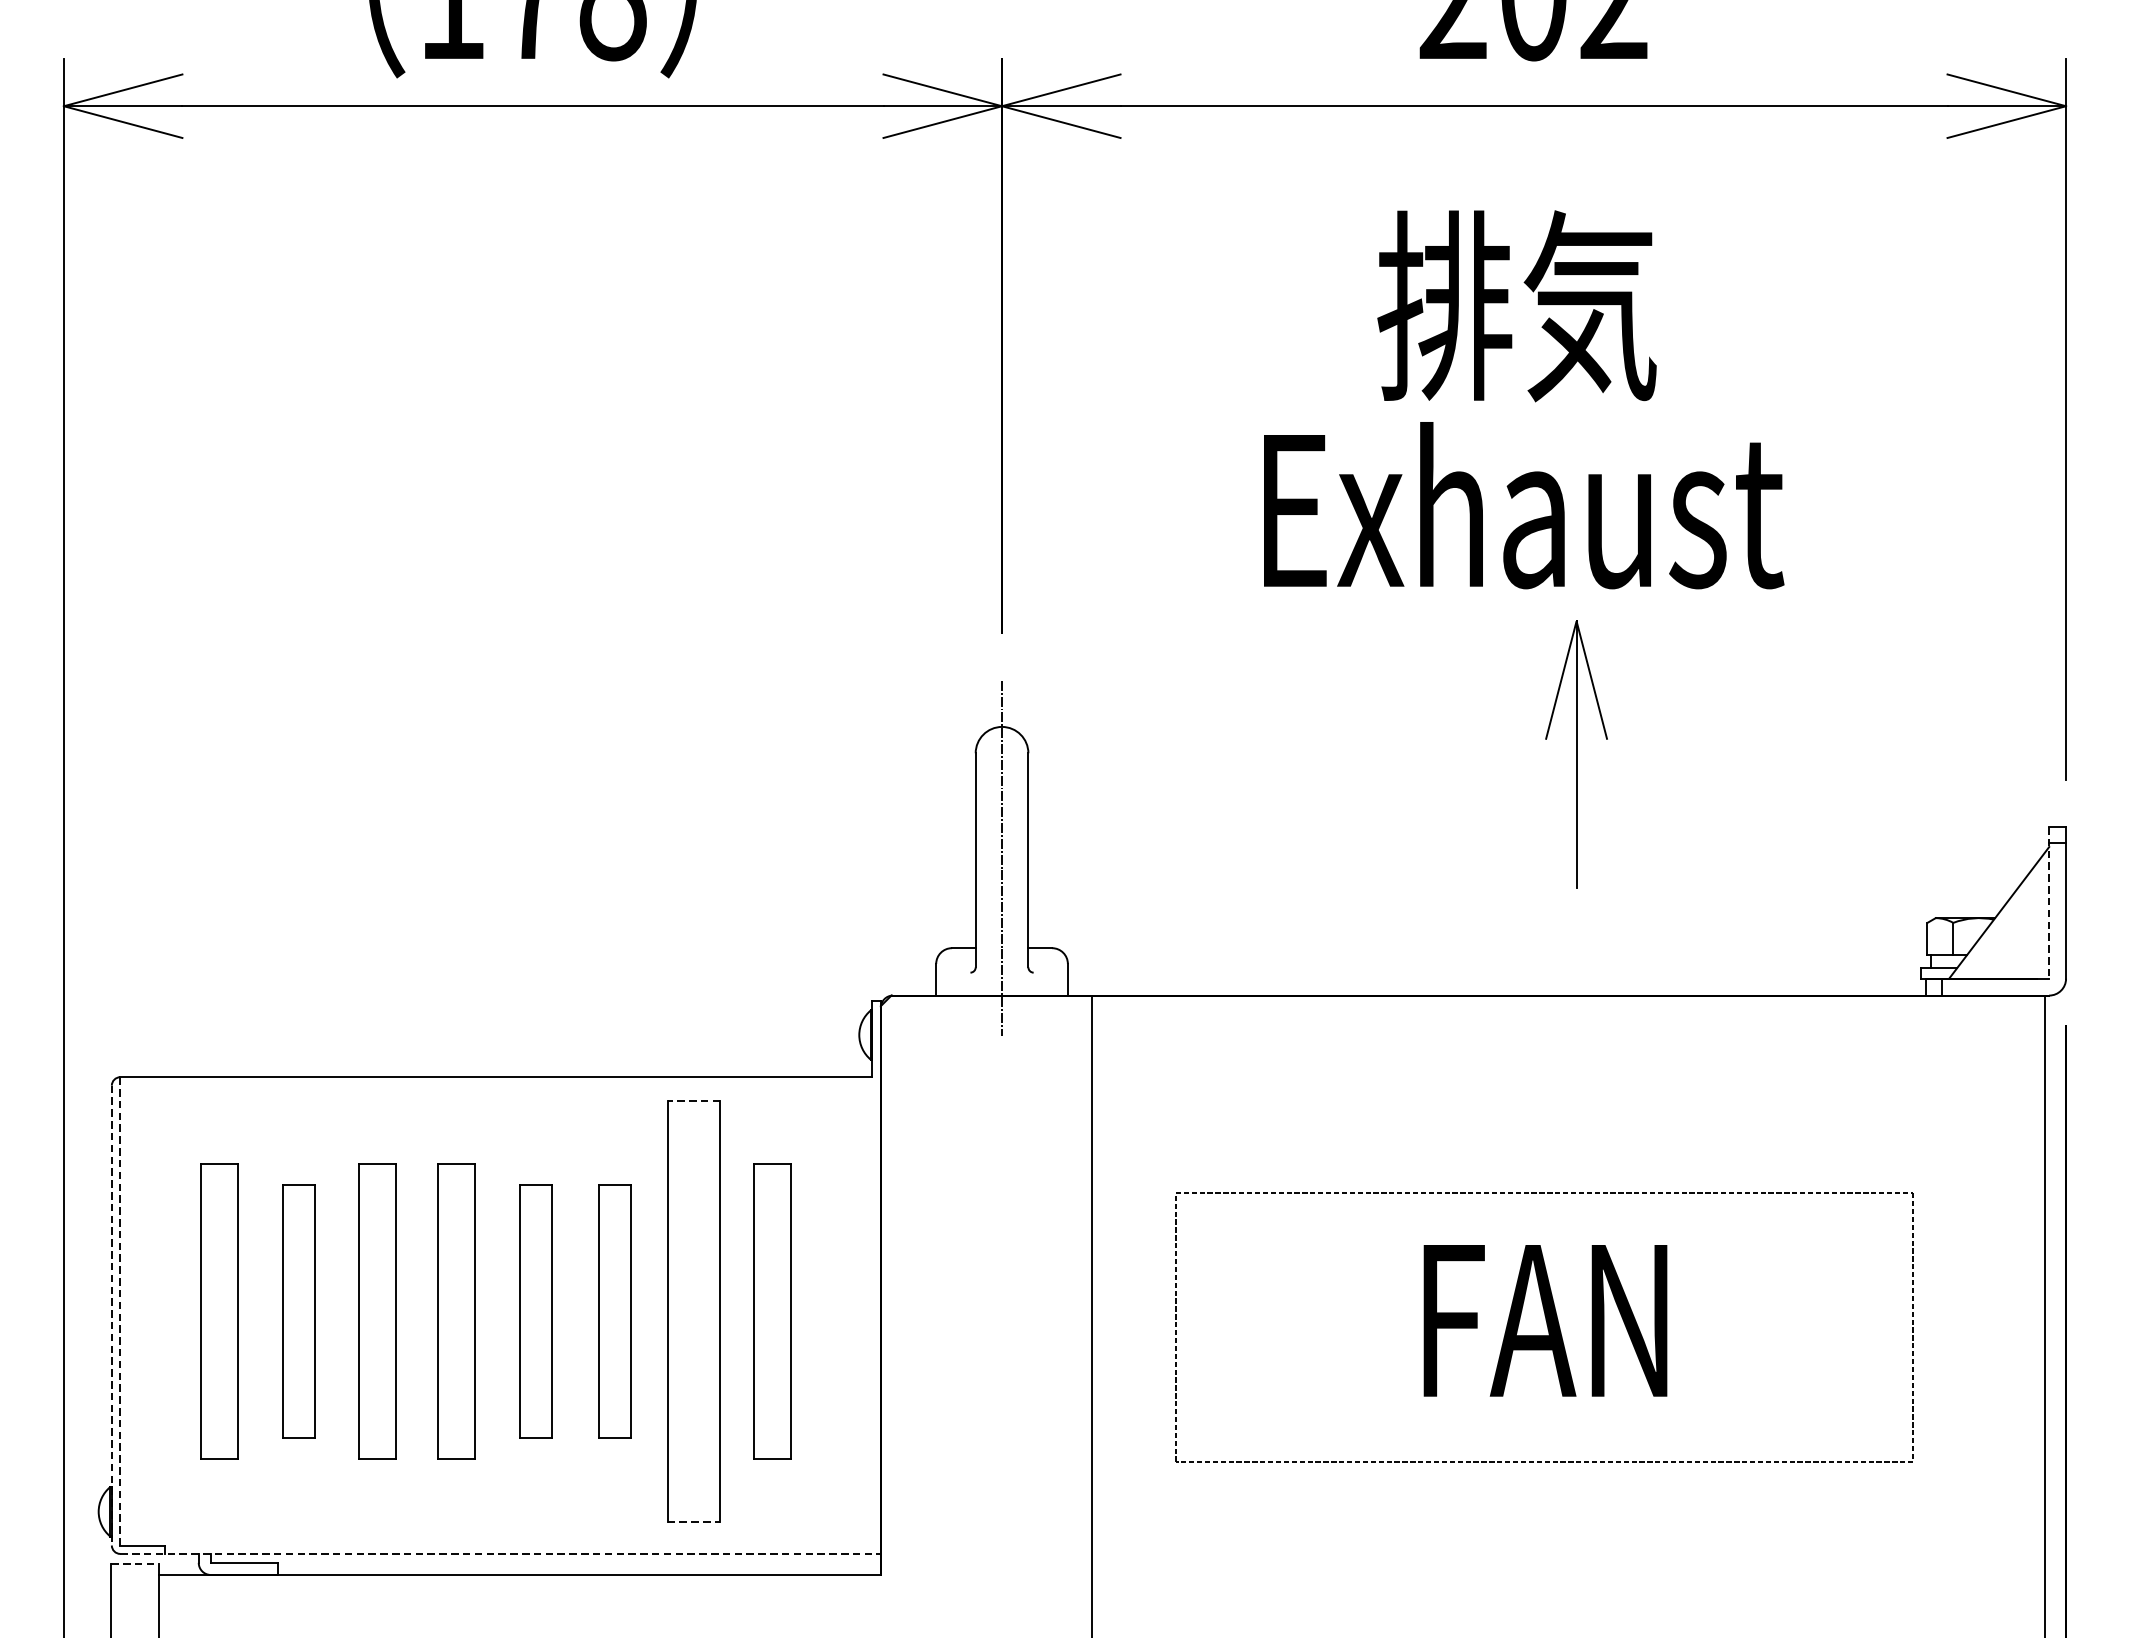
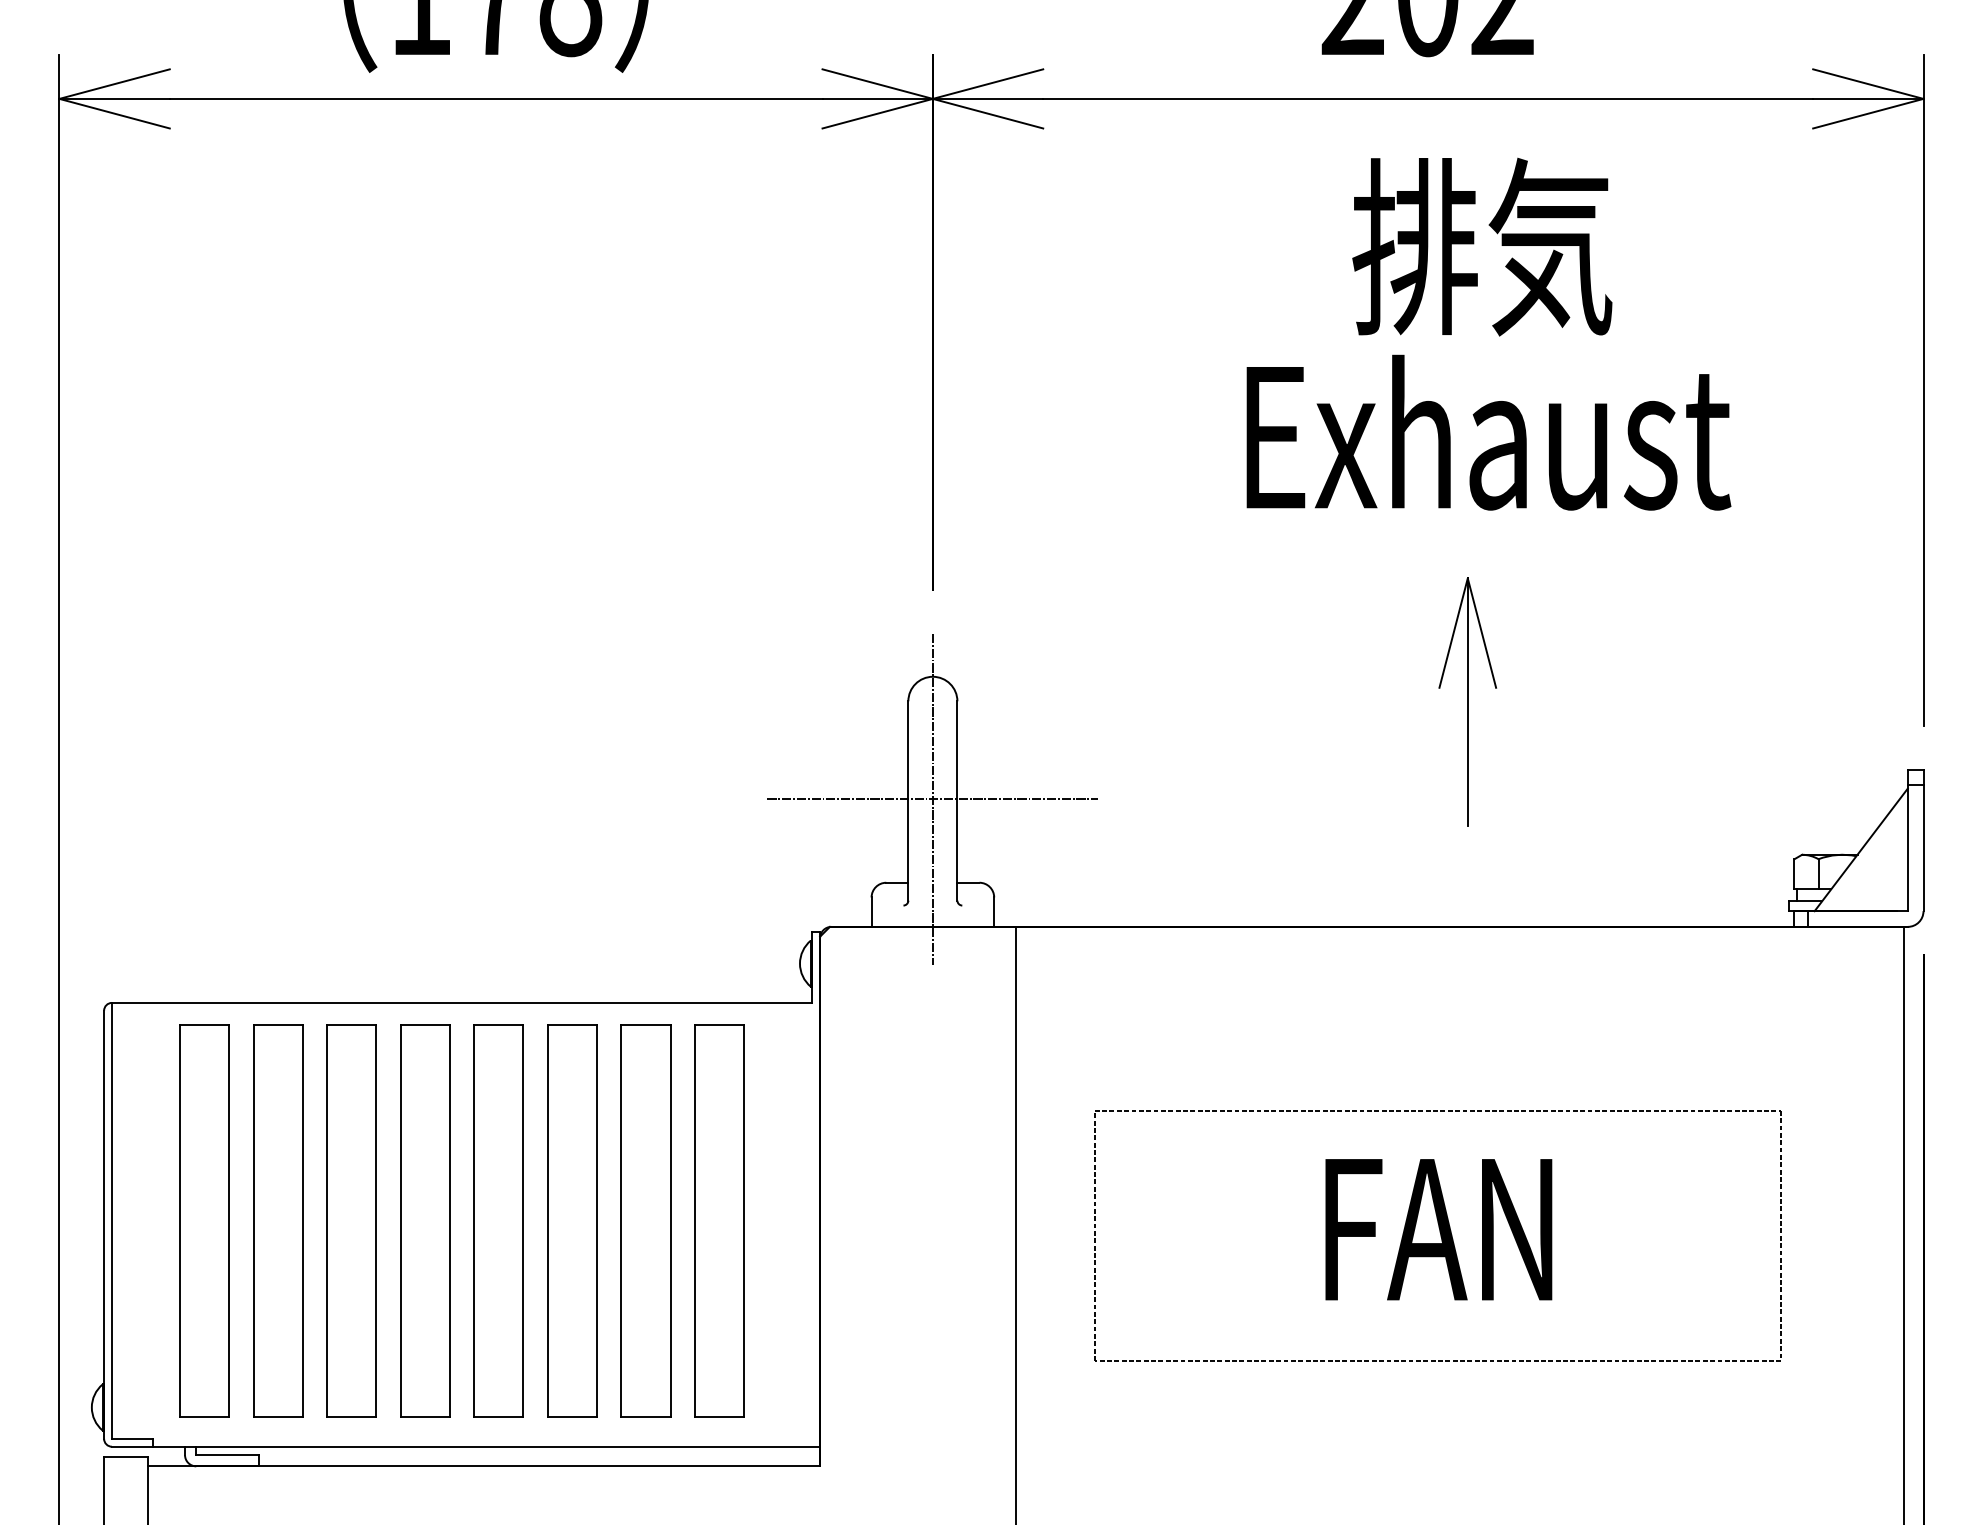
text: (1523, 399) -> (1488, 333), moved
line: (1001, 858) -> (932, 799), added
line: (2048, 902) -> (1907, 840), dashed -> solid
line: (694, 1100) -> (646, 1024), dashed -> solid
line: (119, 1310) -> (111, 1220), dashed -> solid
part: (219, 1310) -> (204, 1220), size x1.43
part: (299, 1310) -> (278, 1220), size x1.67
part: (377, 1310) -> (351, 1220), size x1.43
part: (457, 1310) -> (425, 1220), size x1.43
part: (535, 1310) -> (498, 1220), size x1.67
part: (614, 1310) -> (572, 1220), size x1.67
part: (772, 1310) -> (719, 1220), size x1.43
line: (112, 1316) -> (104, 1225), dashed -> solid
line: (694, 1522) -> (646, 1417), dashed -> solid
line: (501, 1553) -> (466, 1446), dashed -> solid
line: (135, 1564) -> (126, 1456), dashed -> solid

